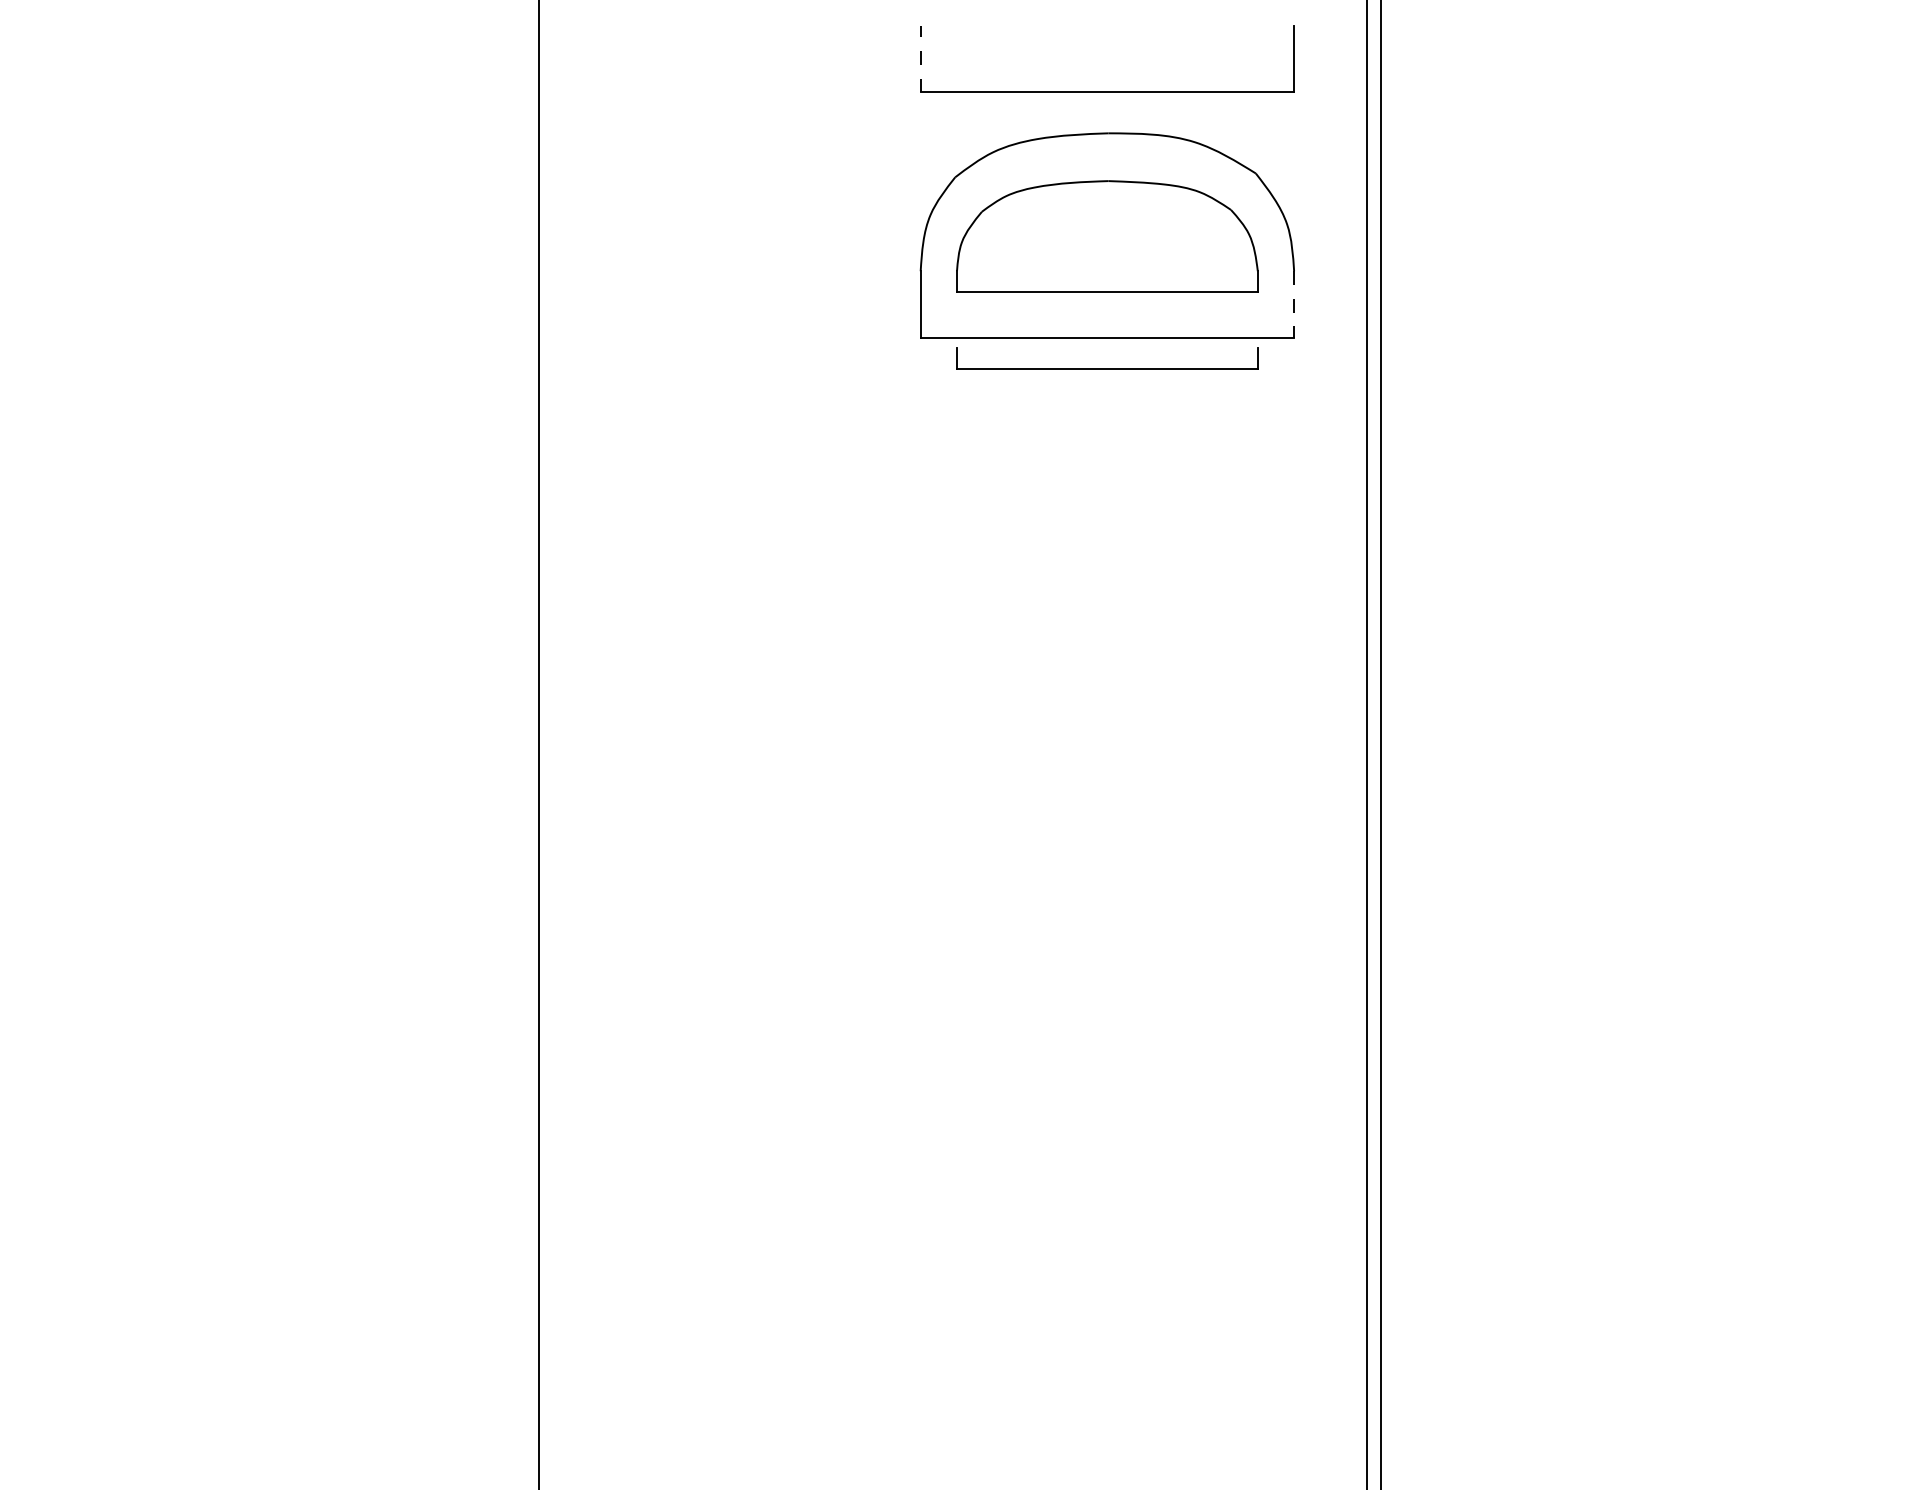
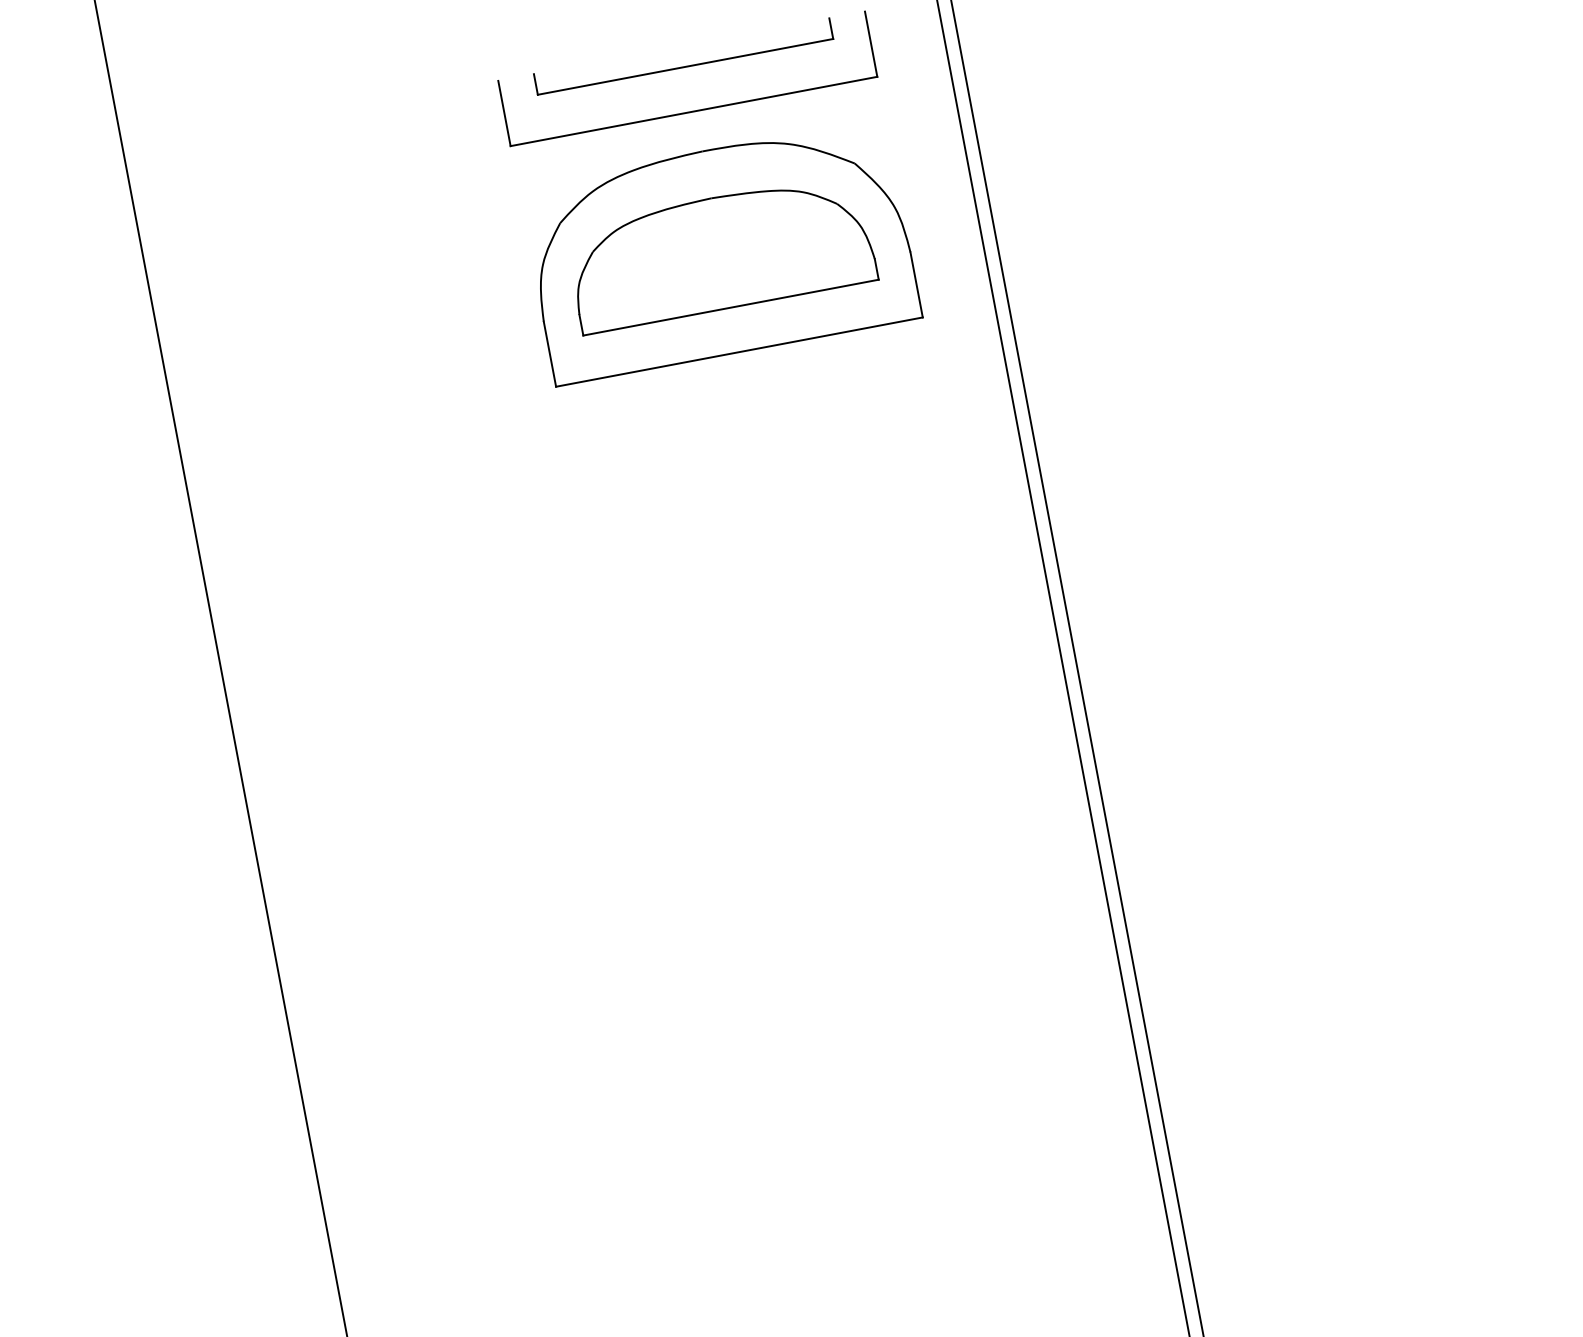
line: (920, 58) -> (504, 112), dashed -> solid
line: (1294, 304) -> (917, 284), dashed -> solid
part: (1107, 368) -> (685, 66), moved

